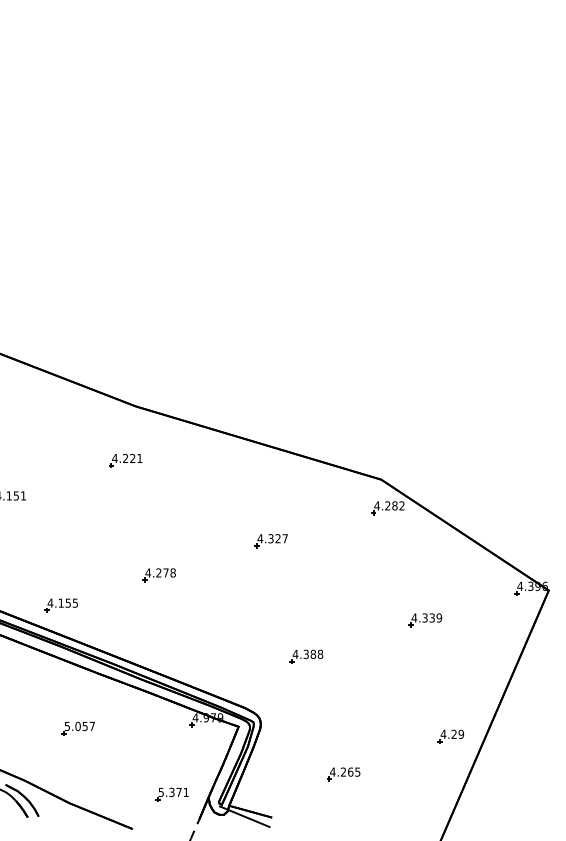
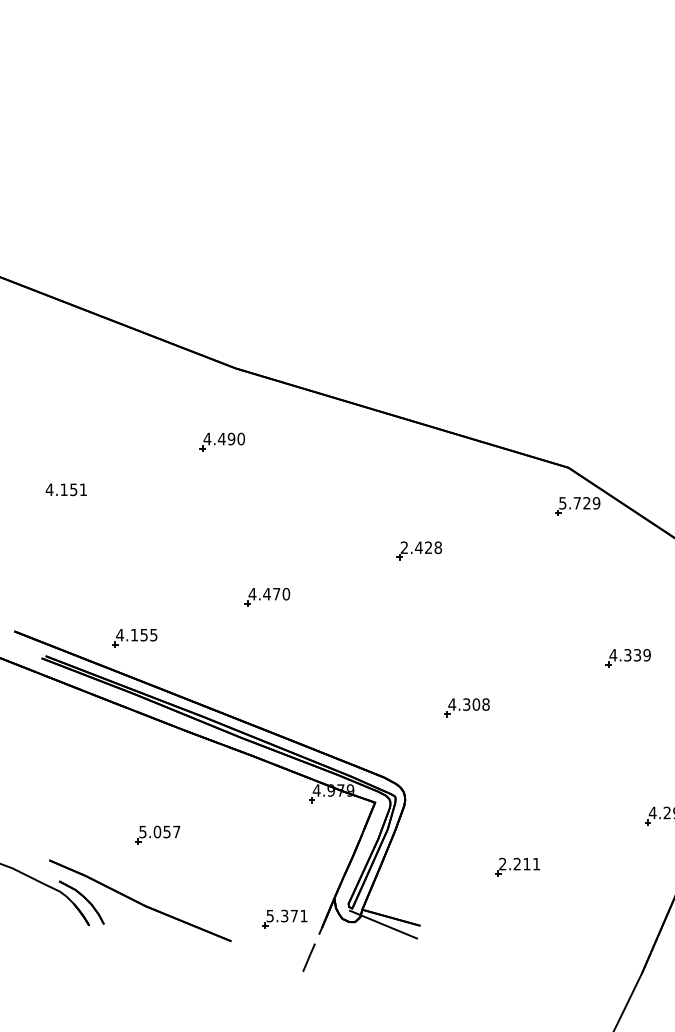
text: (132, 458) -> (231, 439), 4.221 -> 4.490
text: (389, 505) -> (579, 502), 4.282 -> 5.729
text: (272, 538) -> (420, 547), 4.327 -> 2.428
text: (165, 572) -> (275, 593), 4.278 -> 4.470
text: (313, 654) -> (476, 704), 4.388 -> 4.308
part: (77, 728) -> (156, 834), moved
text: (345, 771) -> (519, 863), 4.265 -> 2.211
part: (171, 794) -> (284, 918), moved

